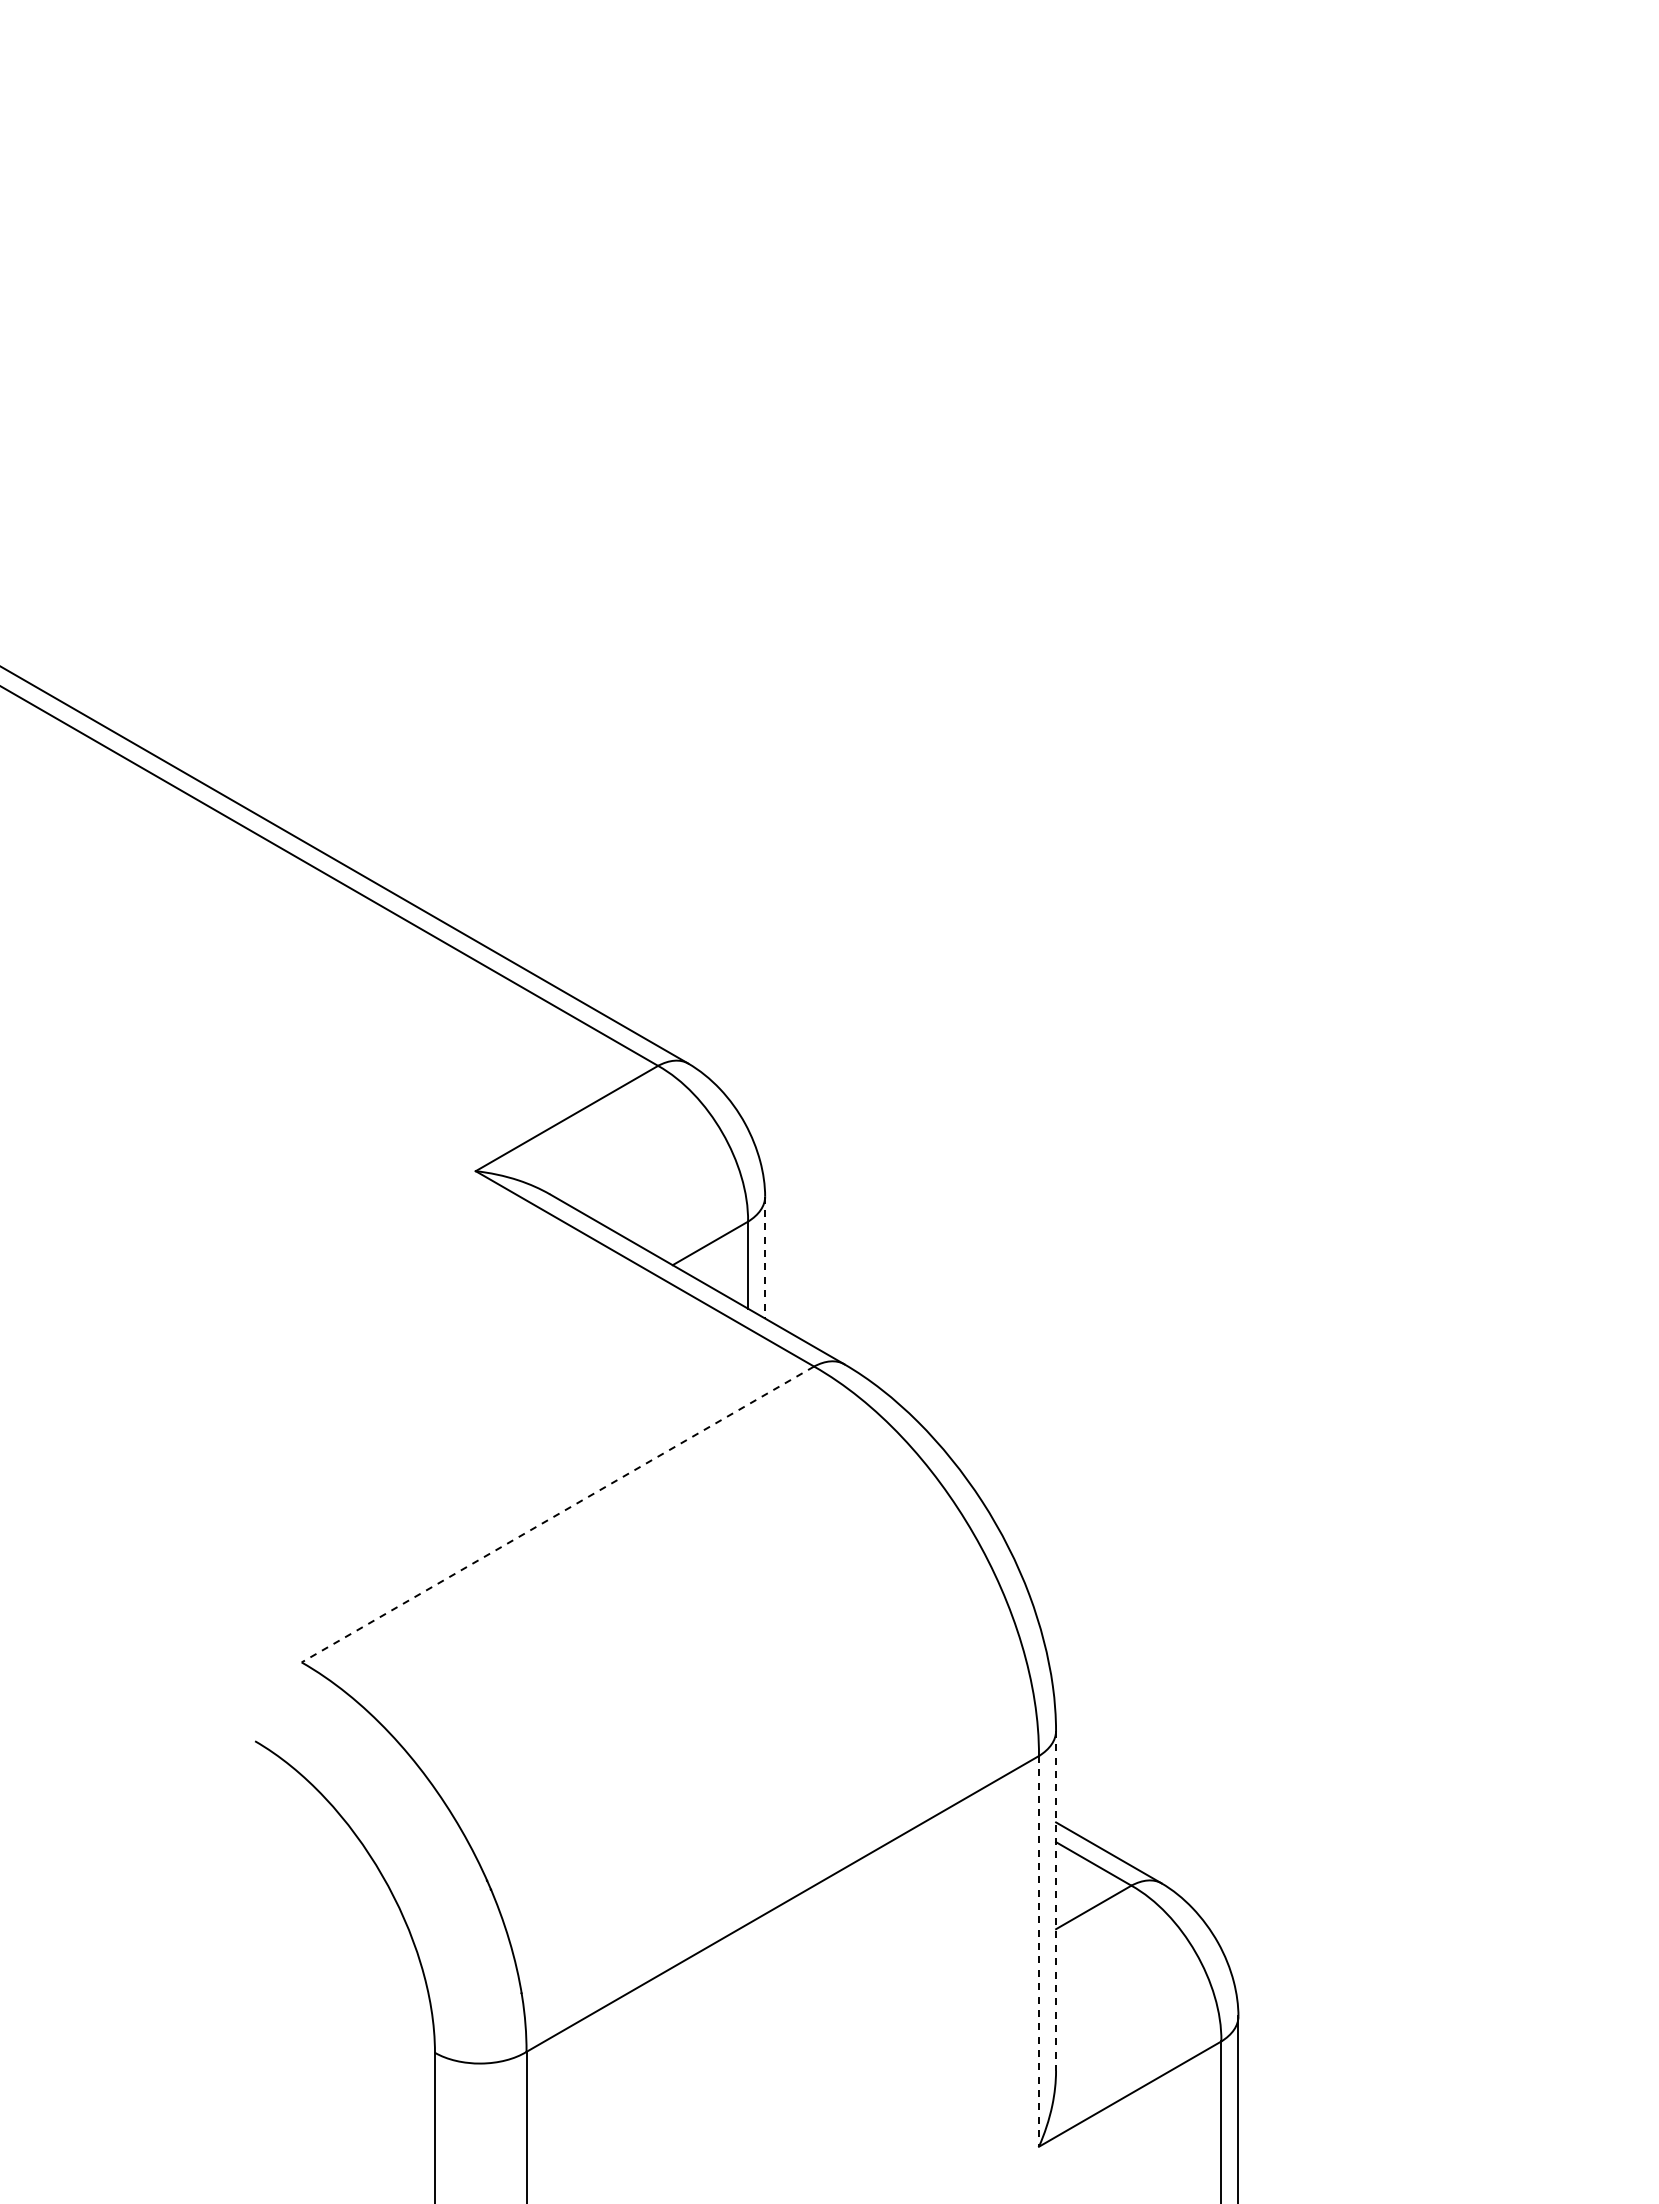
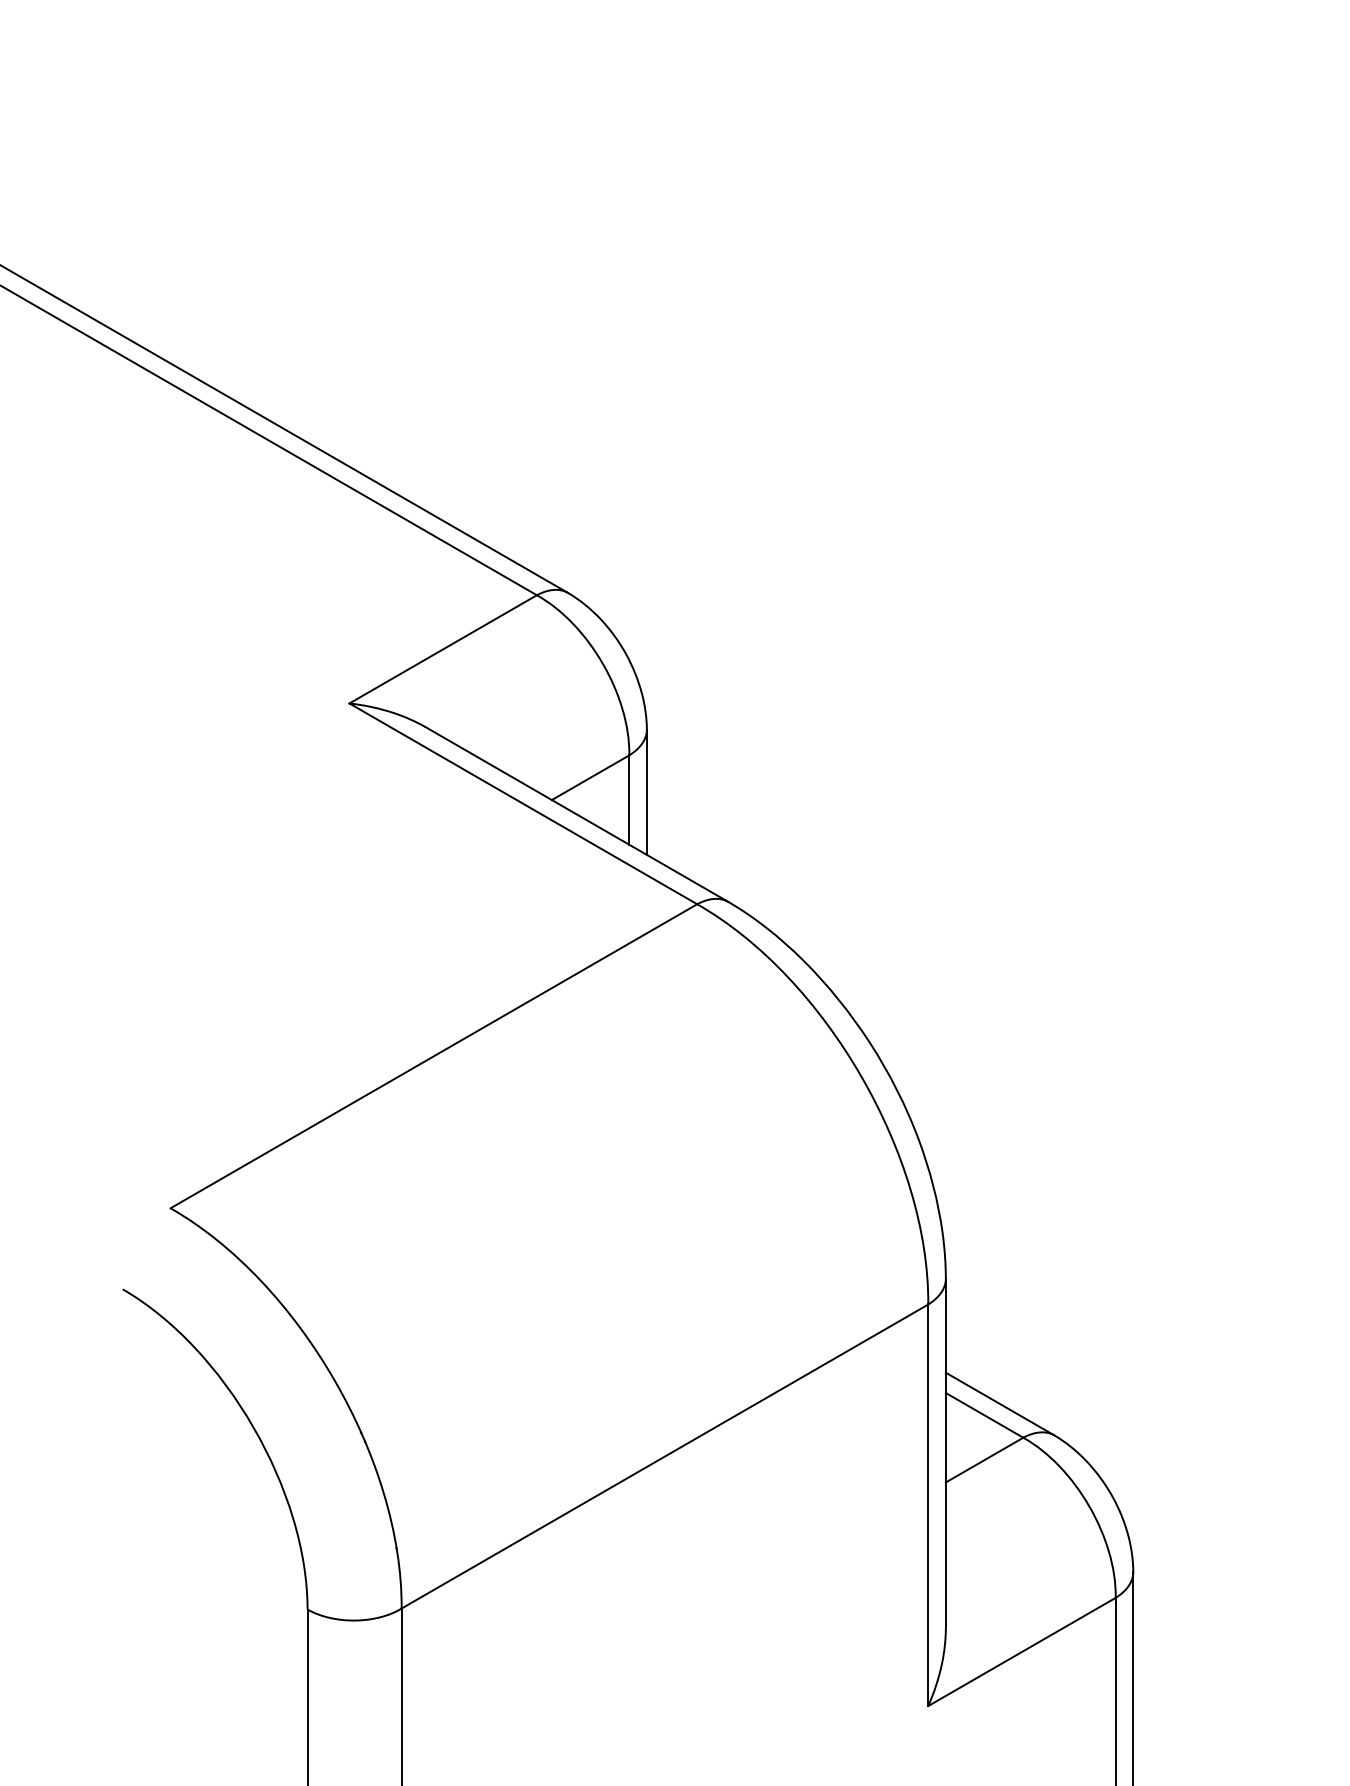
line: (765, 1257) -> (647, 792), dashed -> solid
line: (557, 1514) -> (433, 1056), dashed -> solid
line: (1056, 1900) -> (946, 1452), dashed -> solid
line: (1038, 1951) -> (927, 1505), dashed -> solid

